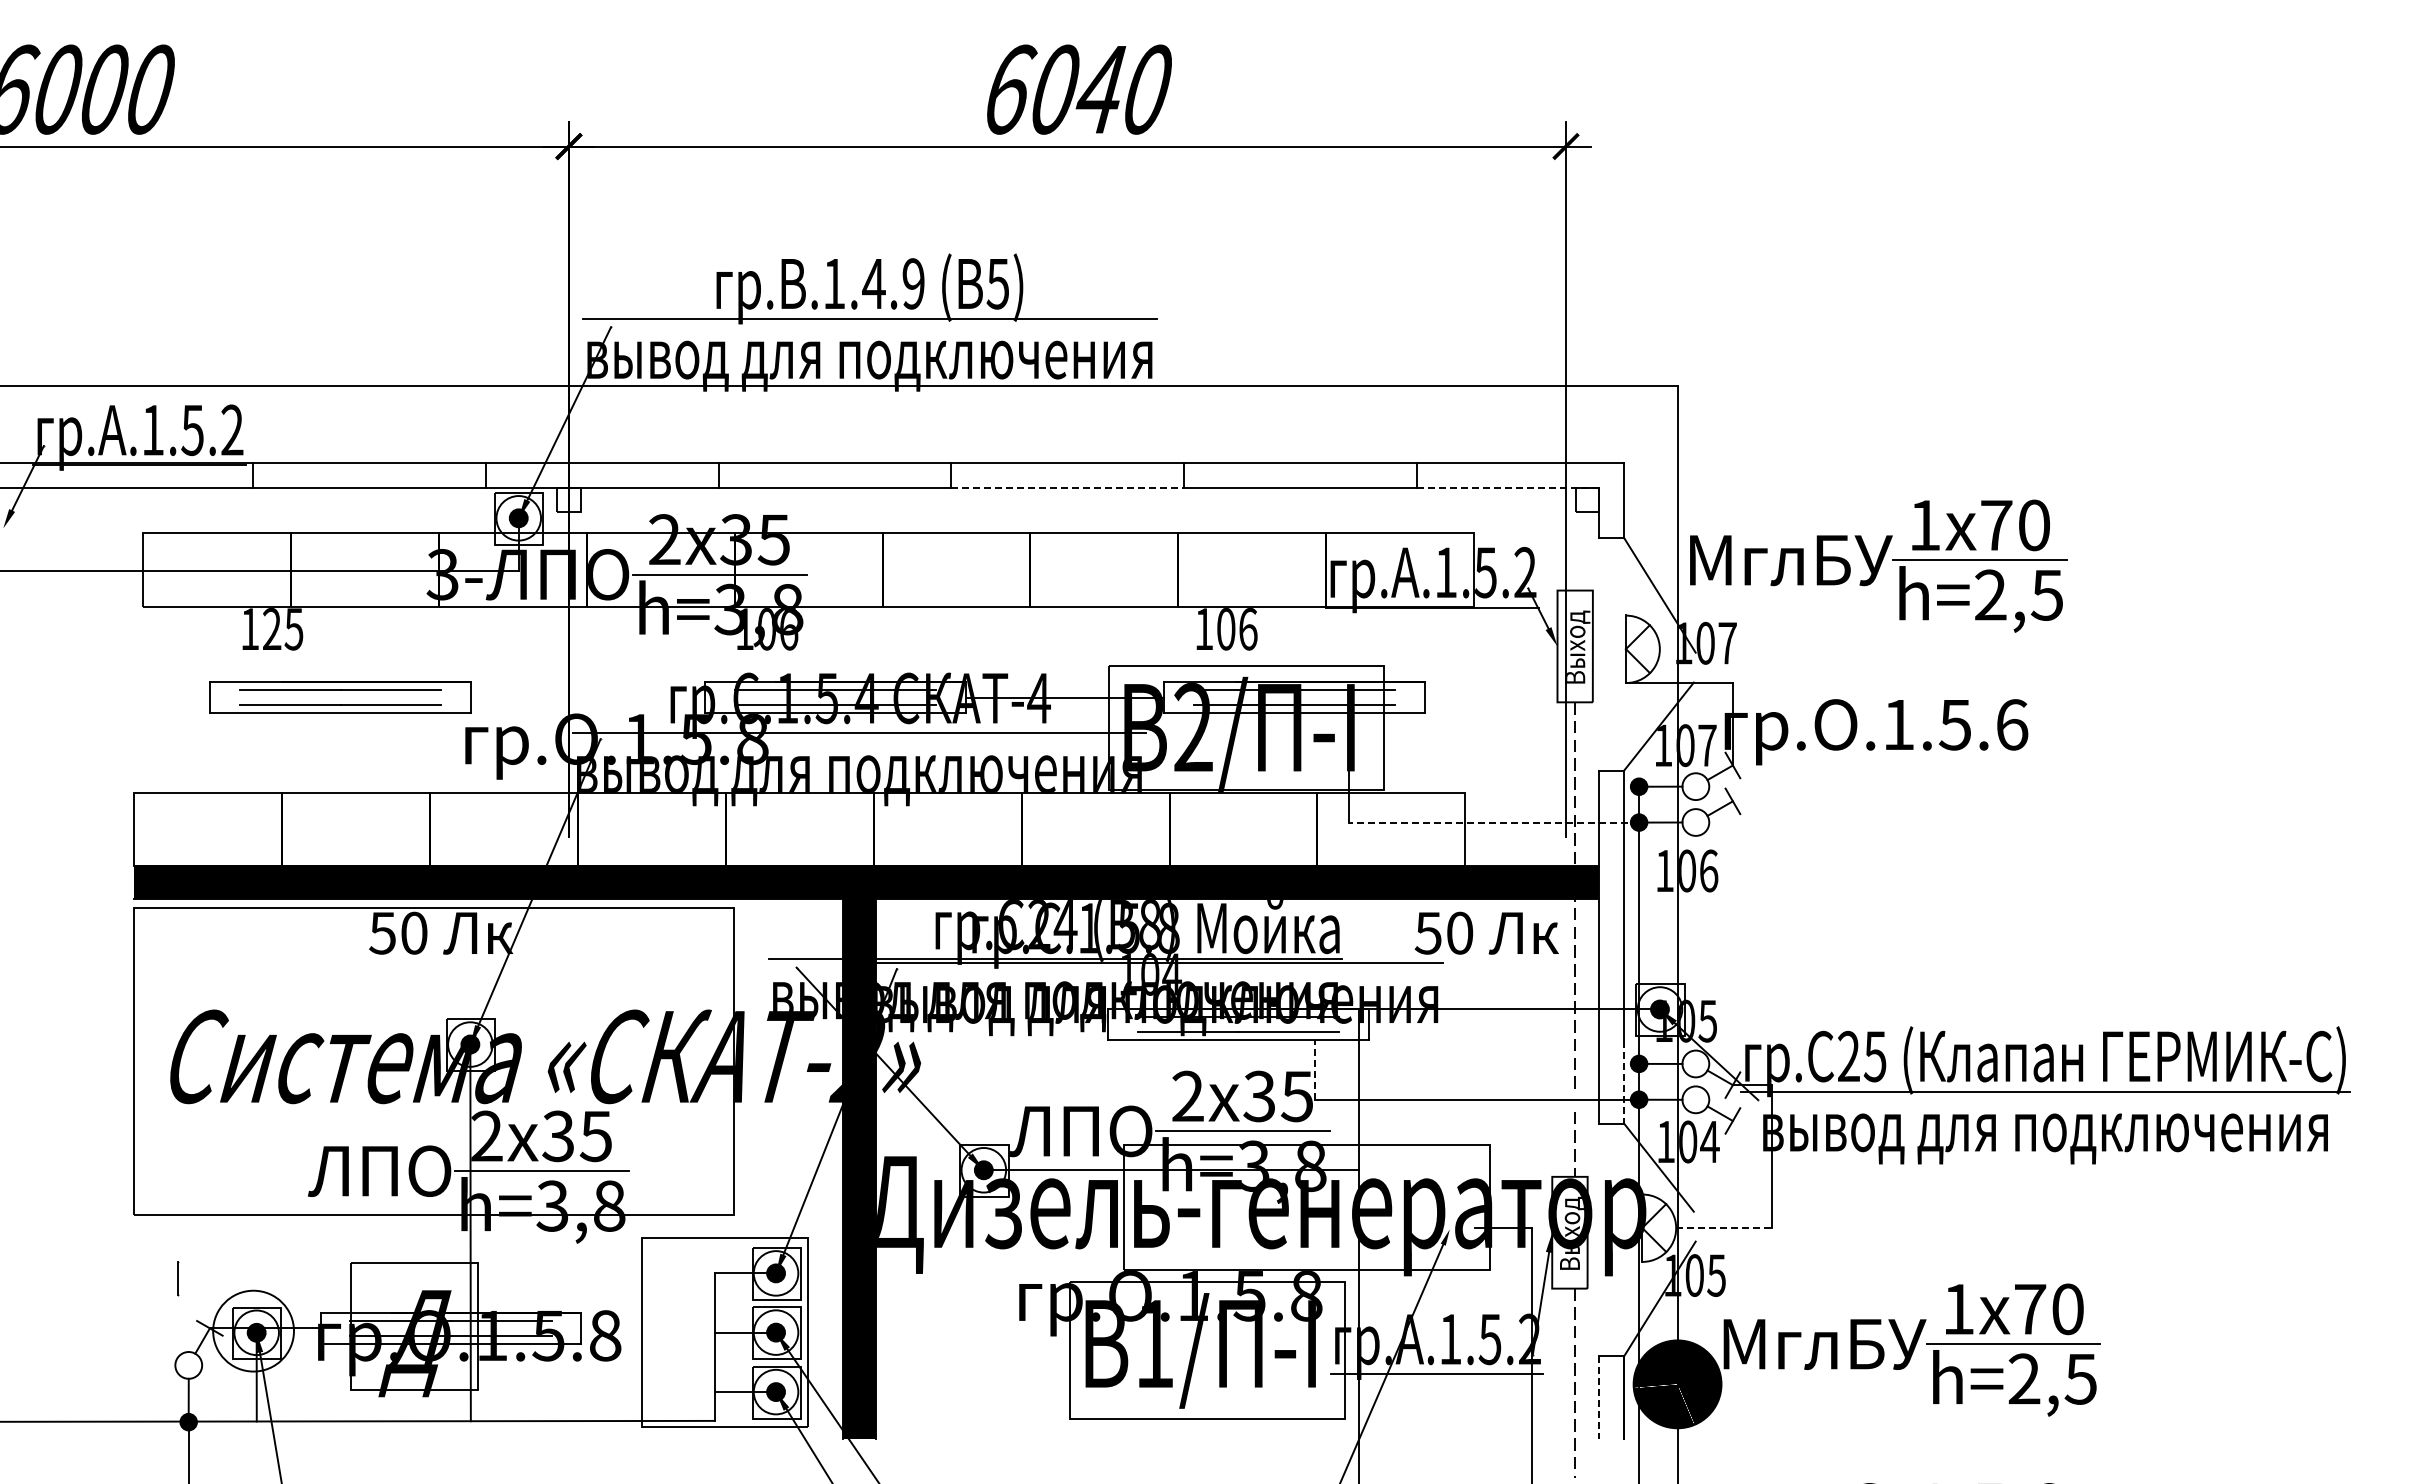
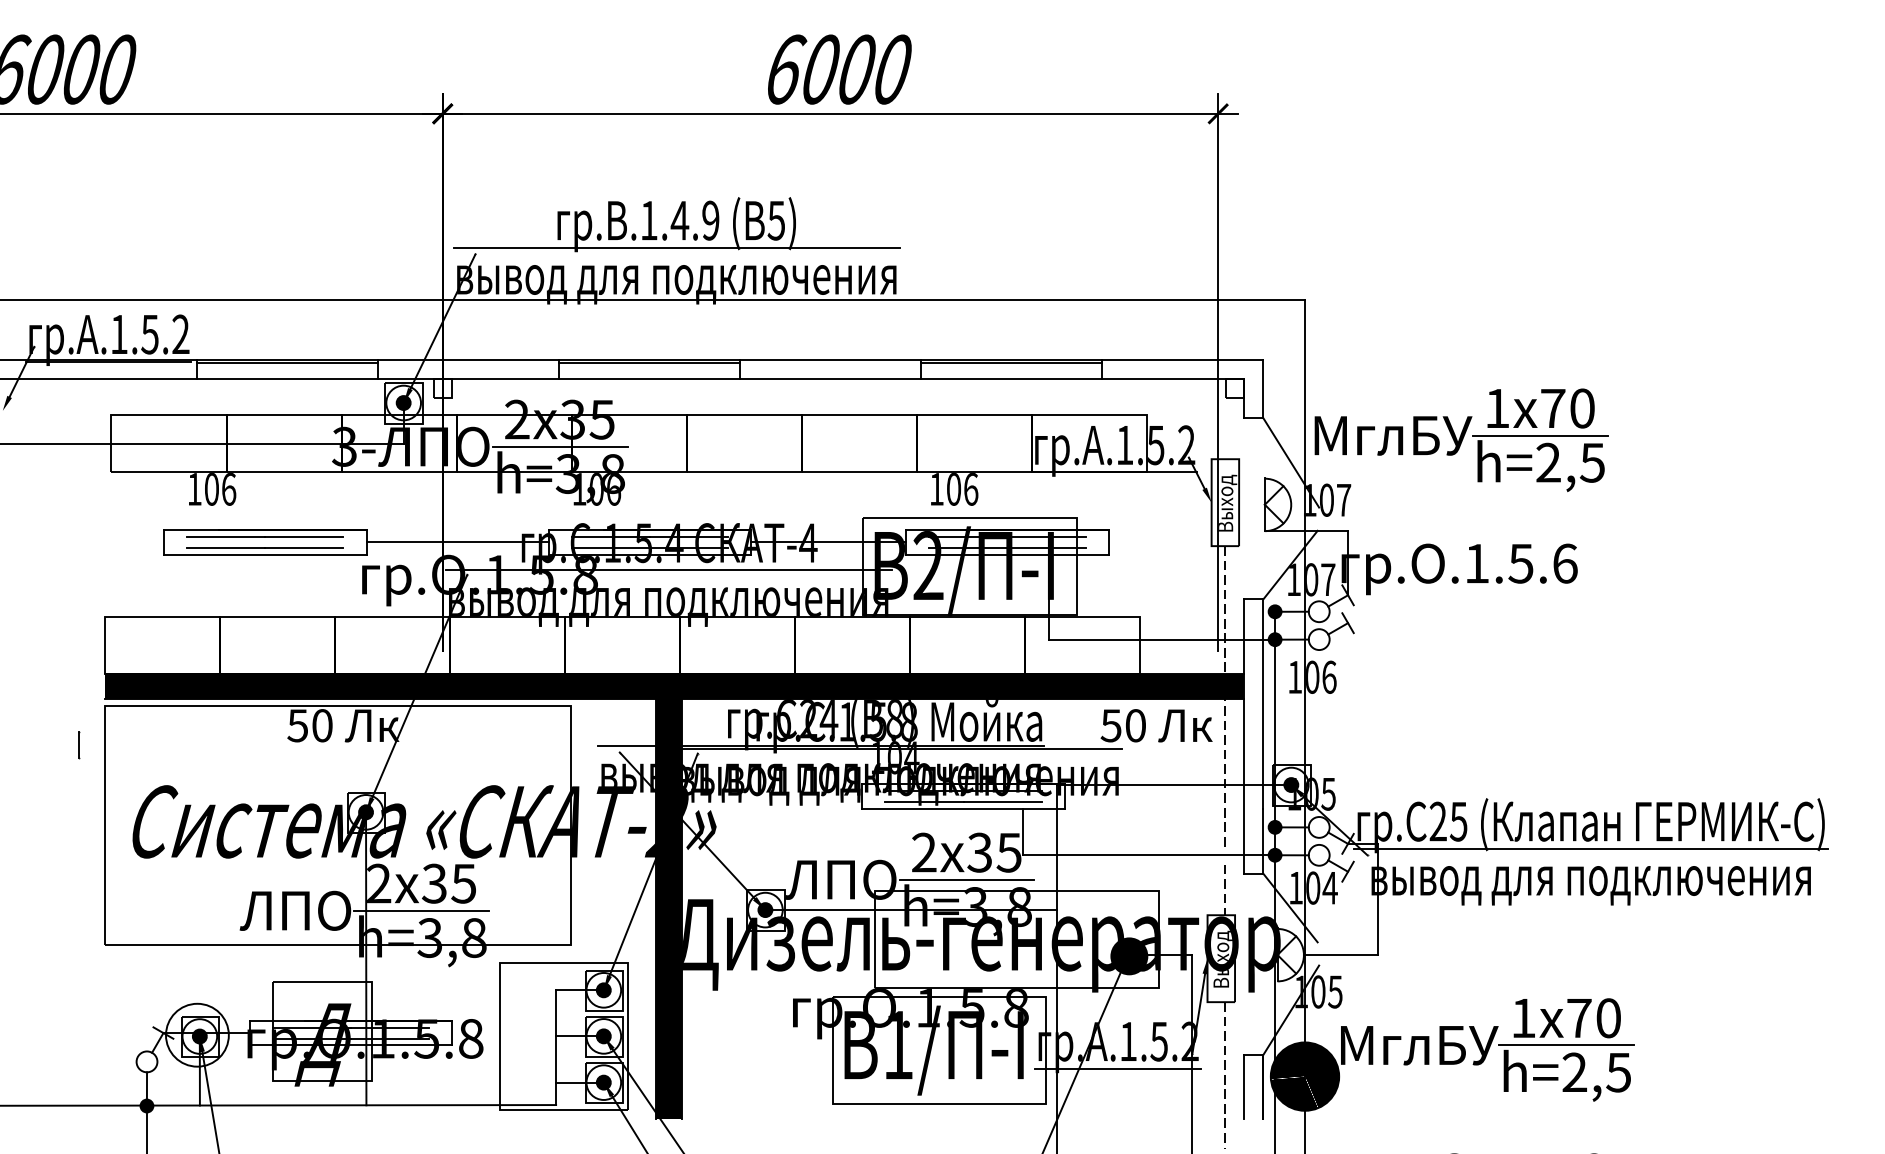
text: (1100, 89) -> (856, 69), 6040 -> 6000
line: (369, 467) -> (287, 363), added
line: (834, 467) -> (649, 363), added
line: (1300, 467) -> (1011, 363), added
line: (1068, 487) -> (831, 379), dashed -> solid
line: (1508, 487) -> (1173, 379), dashed -> solid
text: (283, 629) -> (220, 489), 125 -> 106
line: (588, 697) -> (457, 542), added
line: (1493, 822) -> (1161, 639), dashed -> solid
line: (1314, 1069) -> (1022, 831), dashed -> solid
line: (1624, 1082) -> (1263, 841), dashed -> solid
line: (1724, 1228) -> (1341, 955), dashed -> solid
fill: (1451, 1229) -> (1129, 956), added
line: (178, 1278) -> (79, 744), moved
line: (1599, 1397) -> (1244, 1086), dashed -> solid

